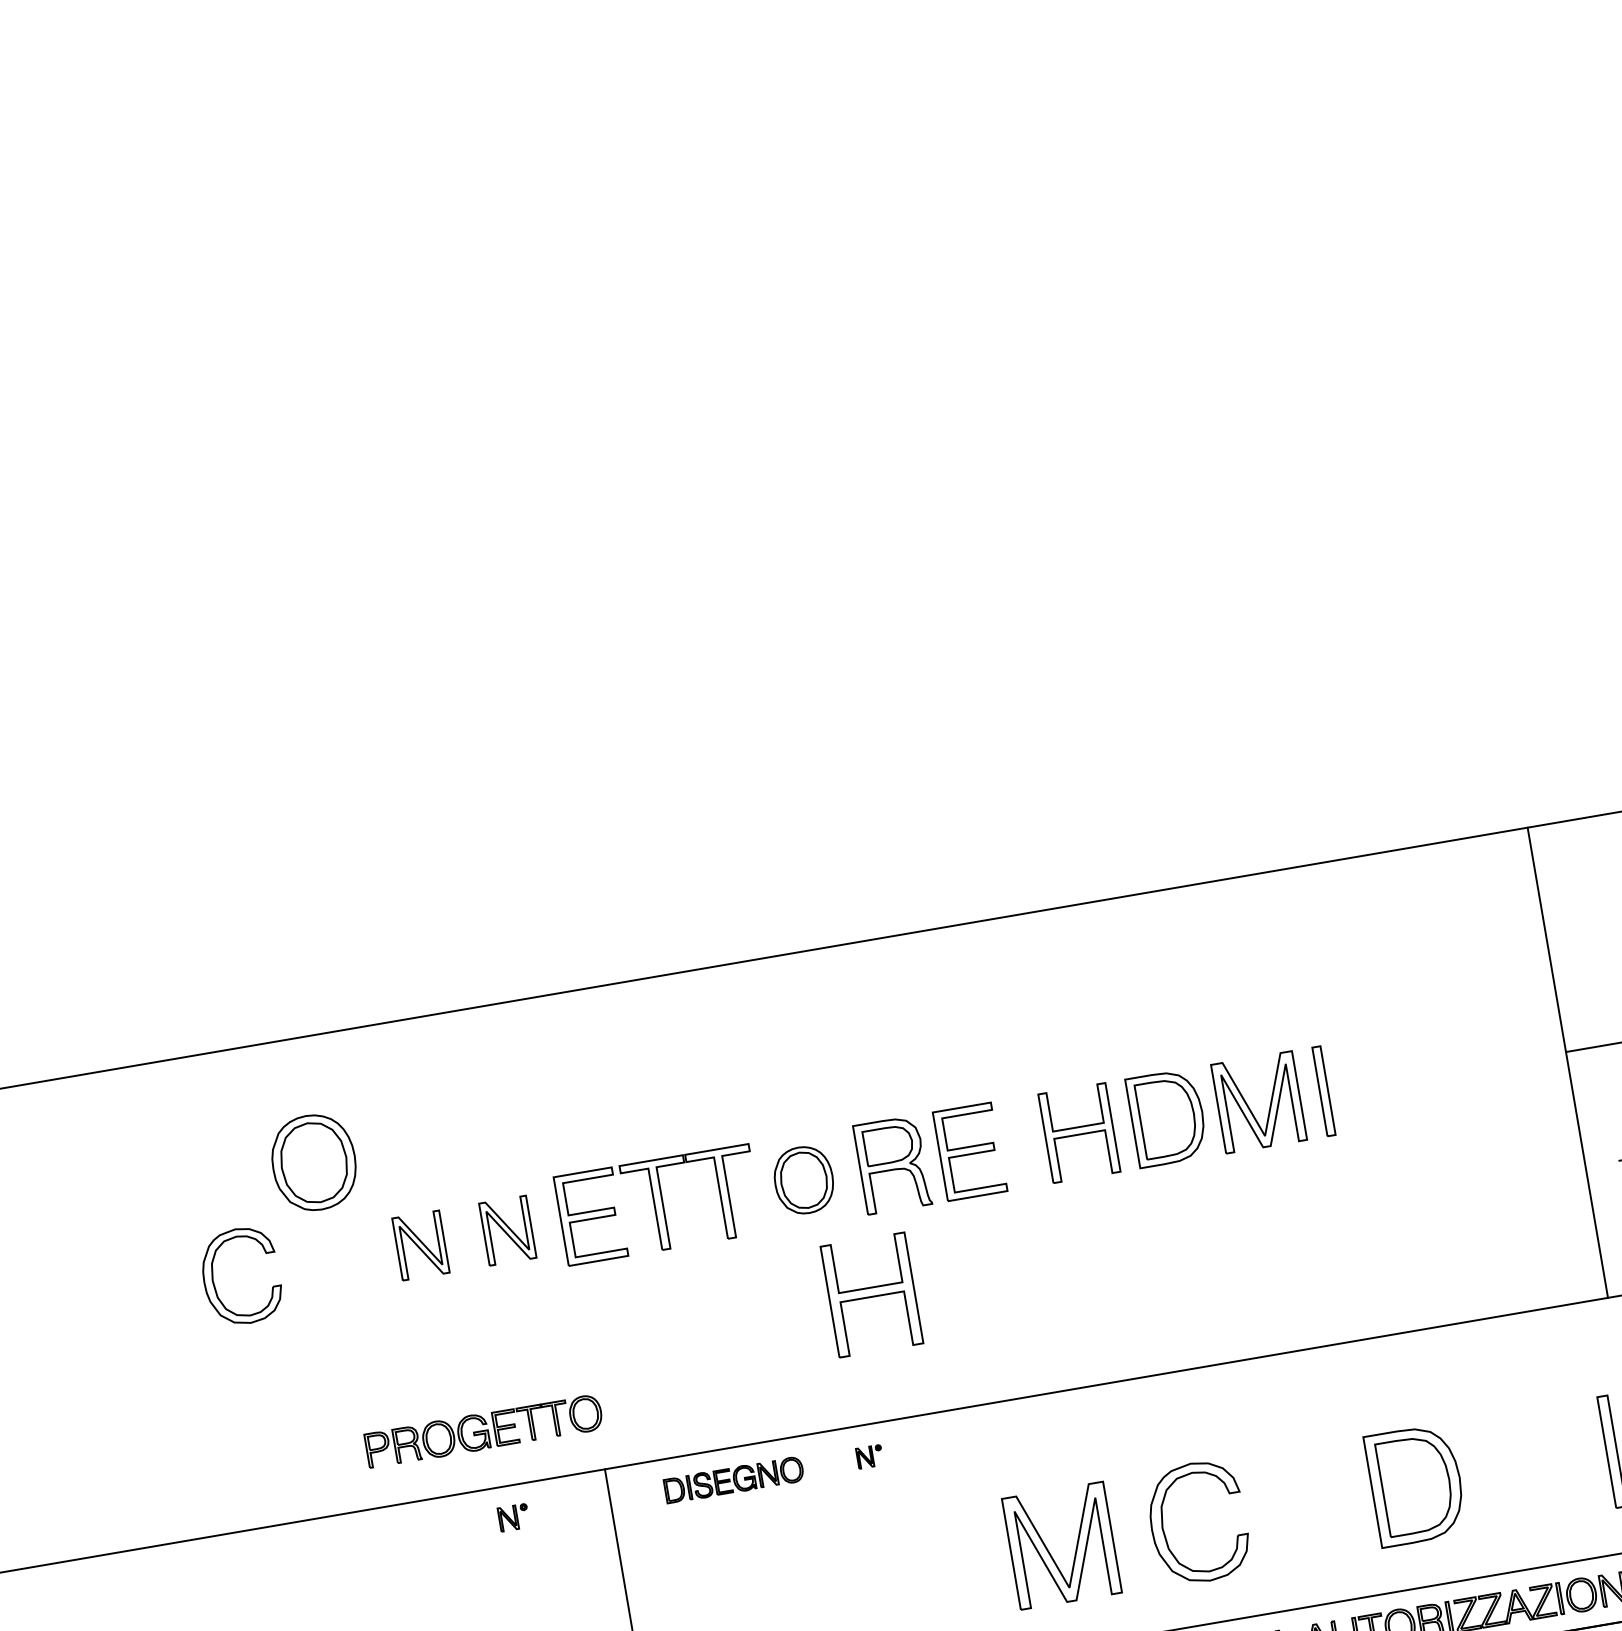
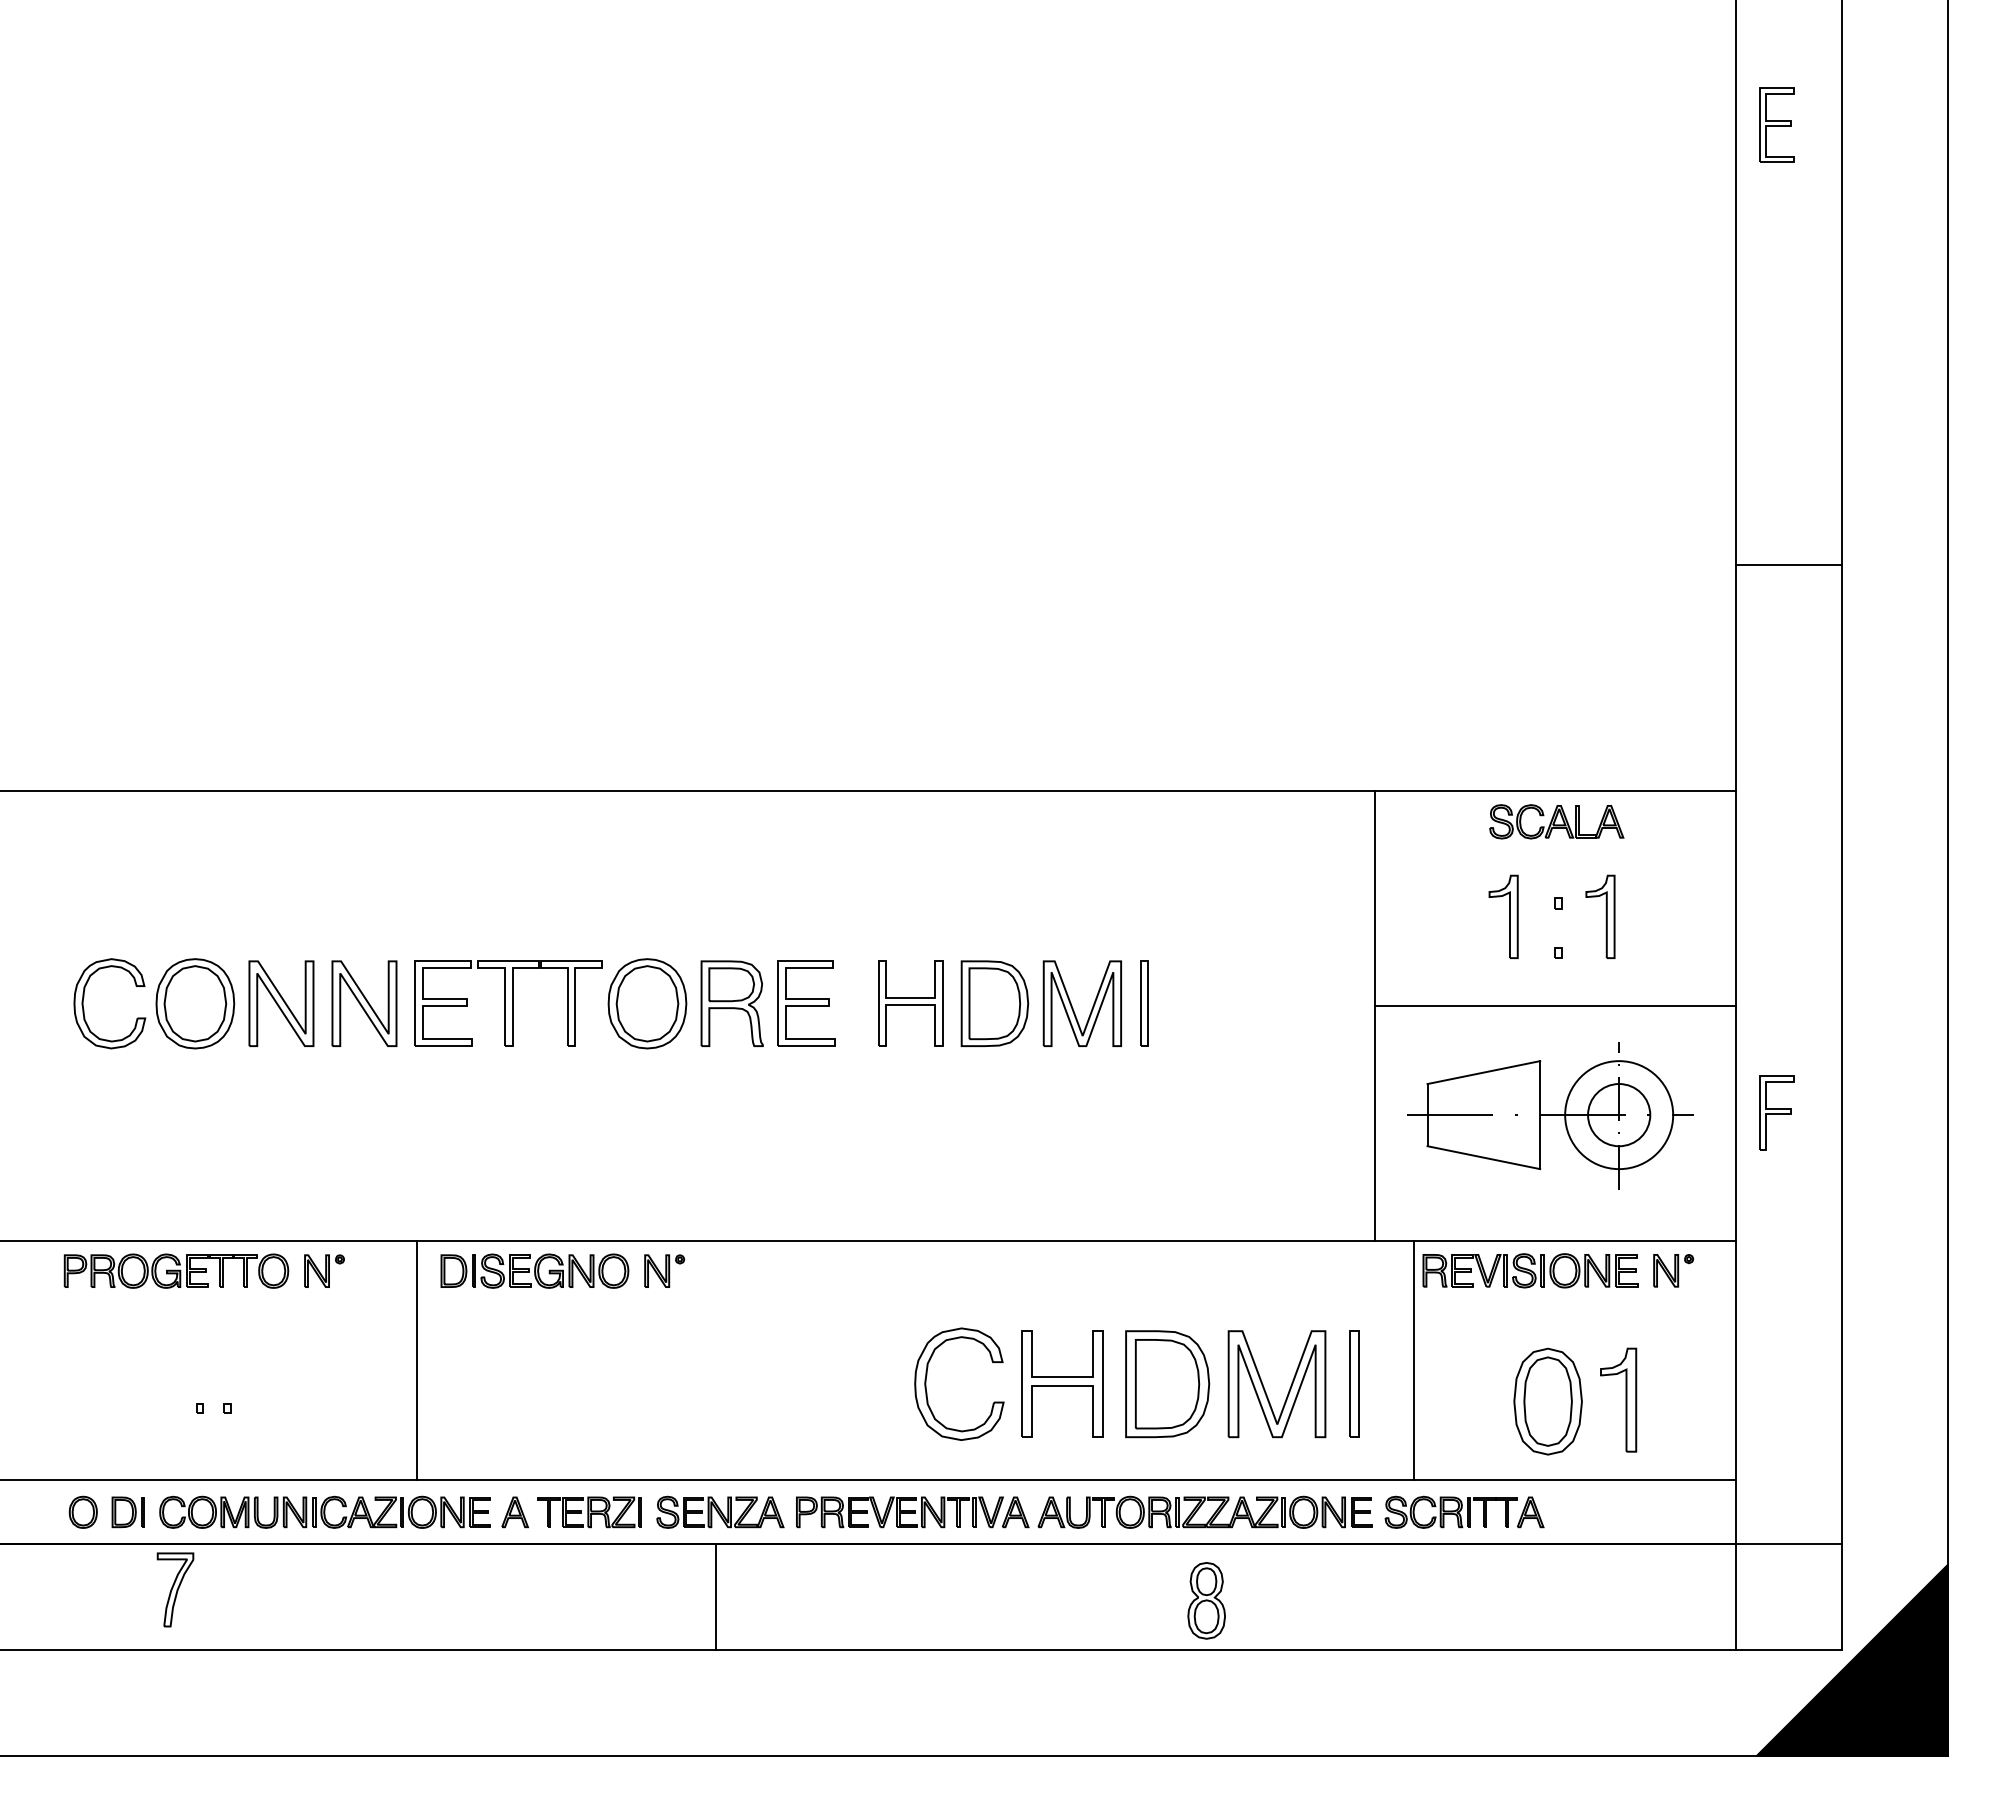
part: (314, 1162) -> (195, 1003), moved
part: (803, 1179) -> (647, 1003), size x1.43
part: (507, 1230) -> (364, 1003), size x1.43
part: (420, 1245) -> (281, 1003), size x1.43
part: (871, 1294) -> (1062, 1383), moved
part: (483, 1430) -> (176, 1270), moved
part: (869, 1456) -> (664, 1270), size x1.67
part: (733, 1479) -> (534, 1270), size x1.43
part: (513, 1517) -> (324, 1270), size x1.43
part: (1050, 1553) -> (1265, 1389), moved

